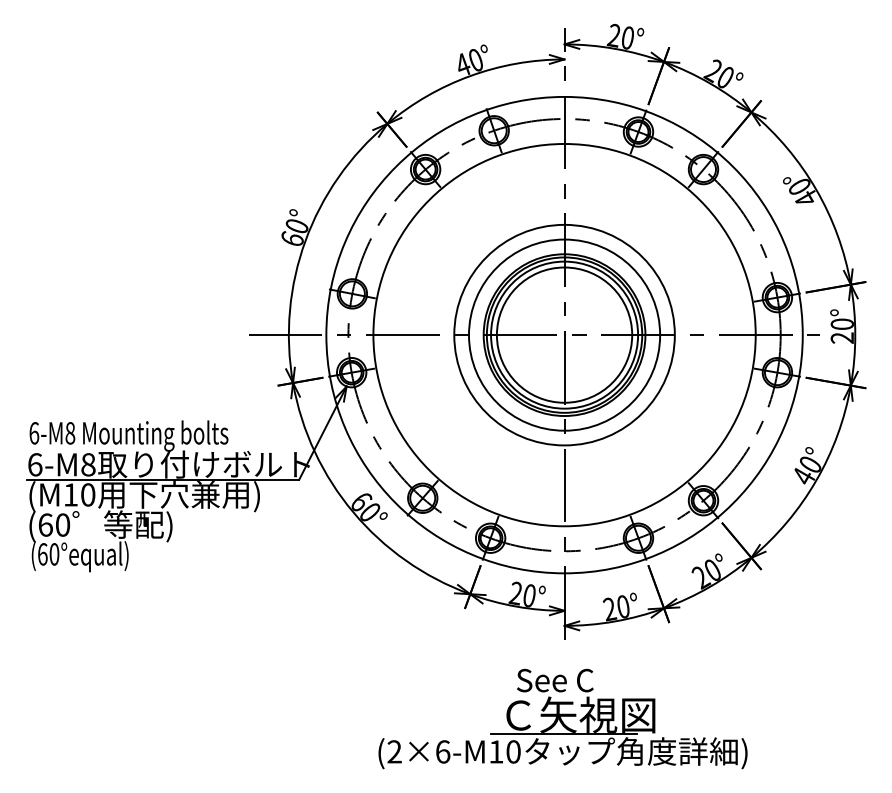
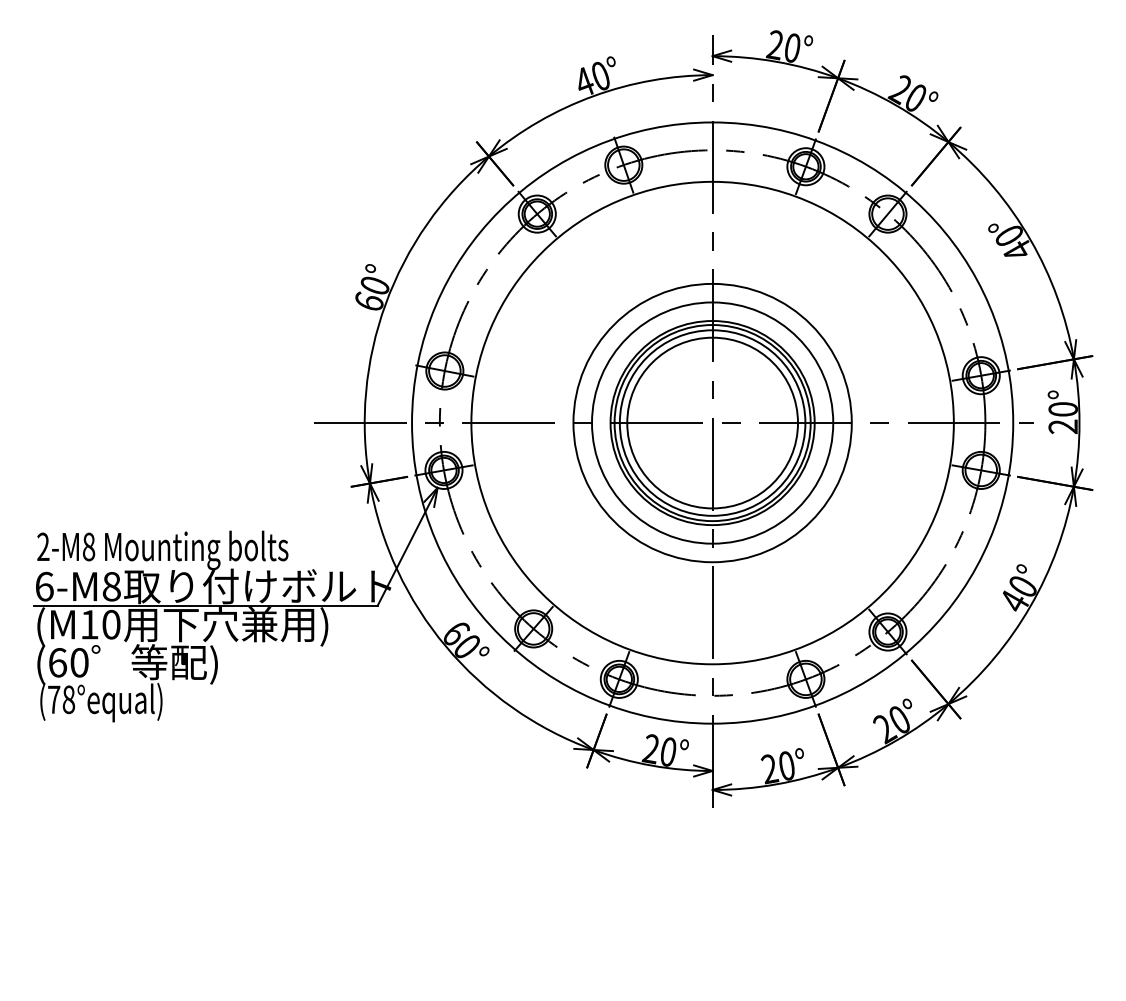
text: (34, 432) -> (43, 546), 6-M8 -> 2-M8
text: (48, 554) -> (61, 699), (60°equal) -> (78°equal)
part: (562, 719) -> (710, 907), removed

